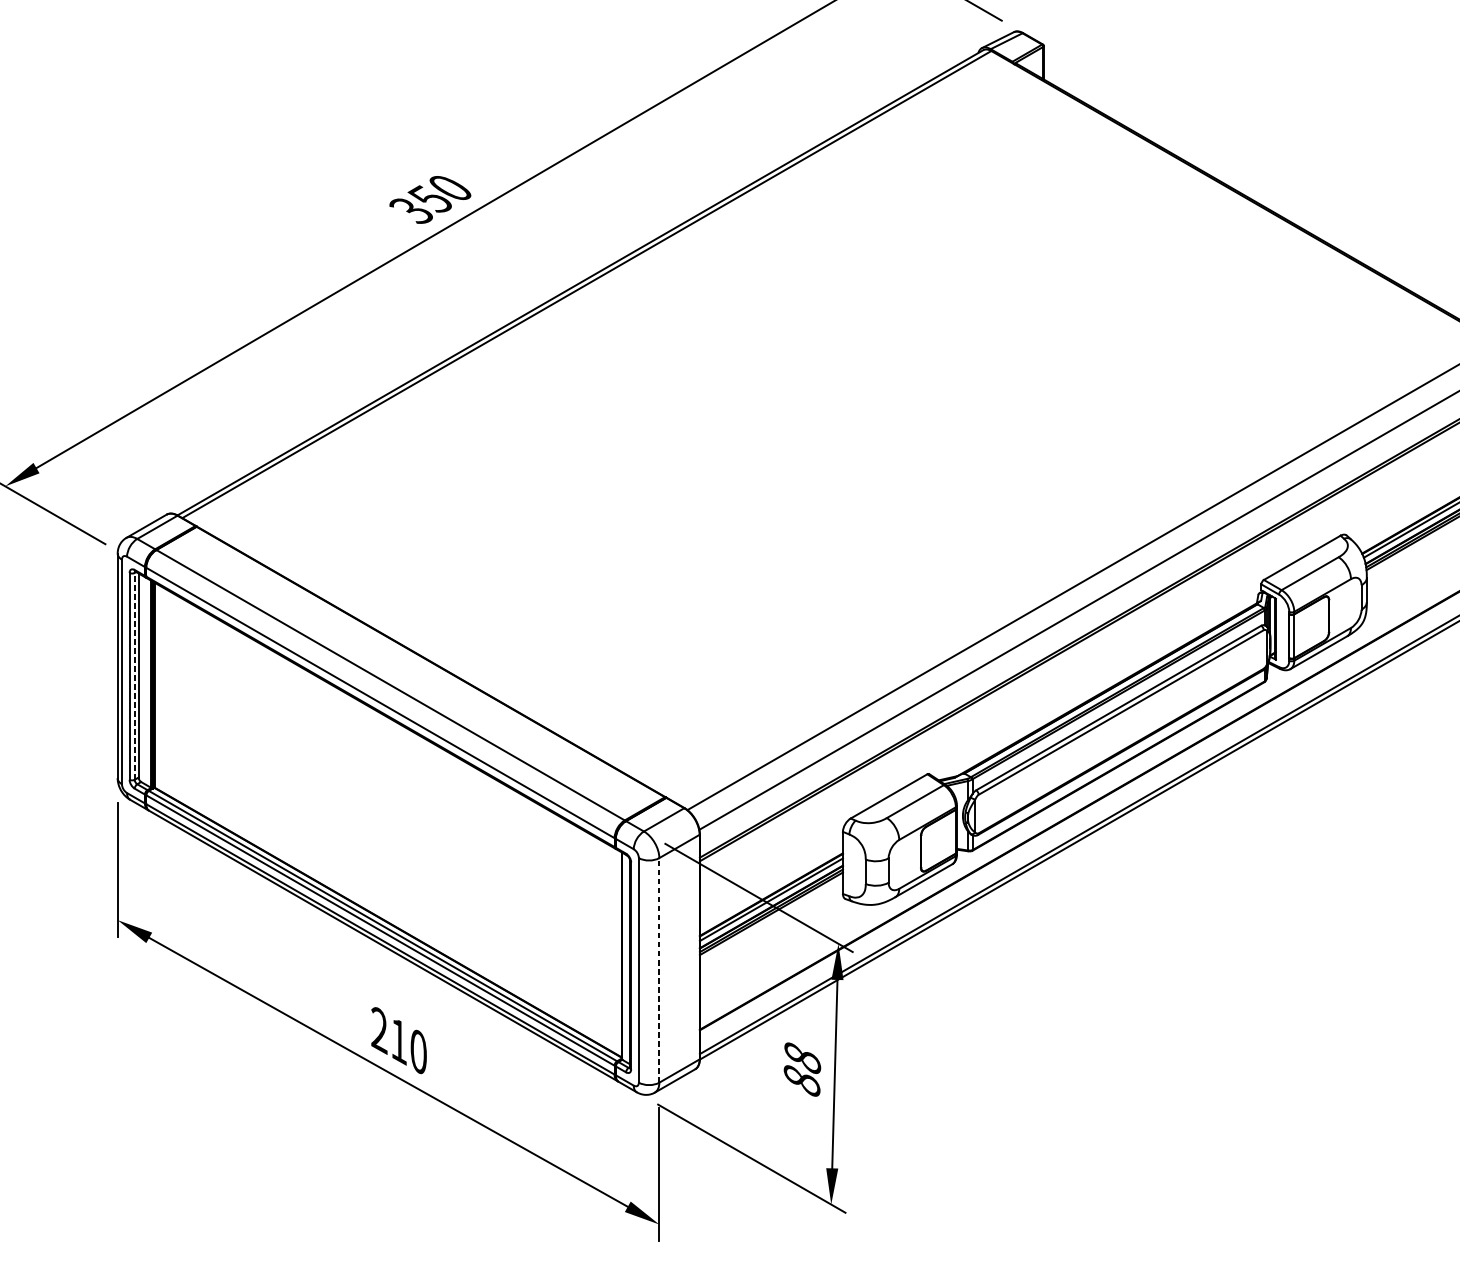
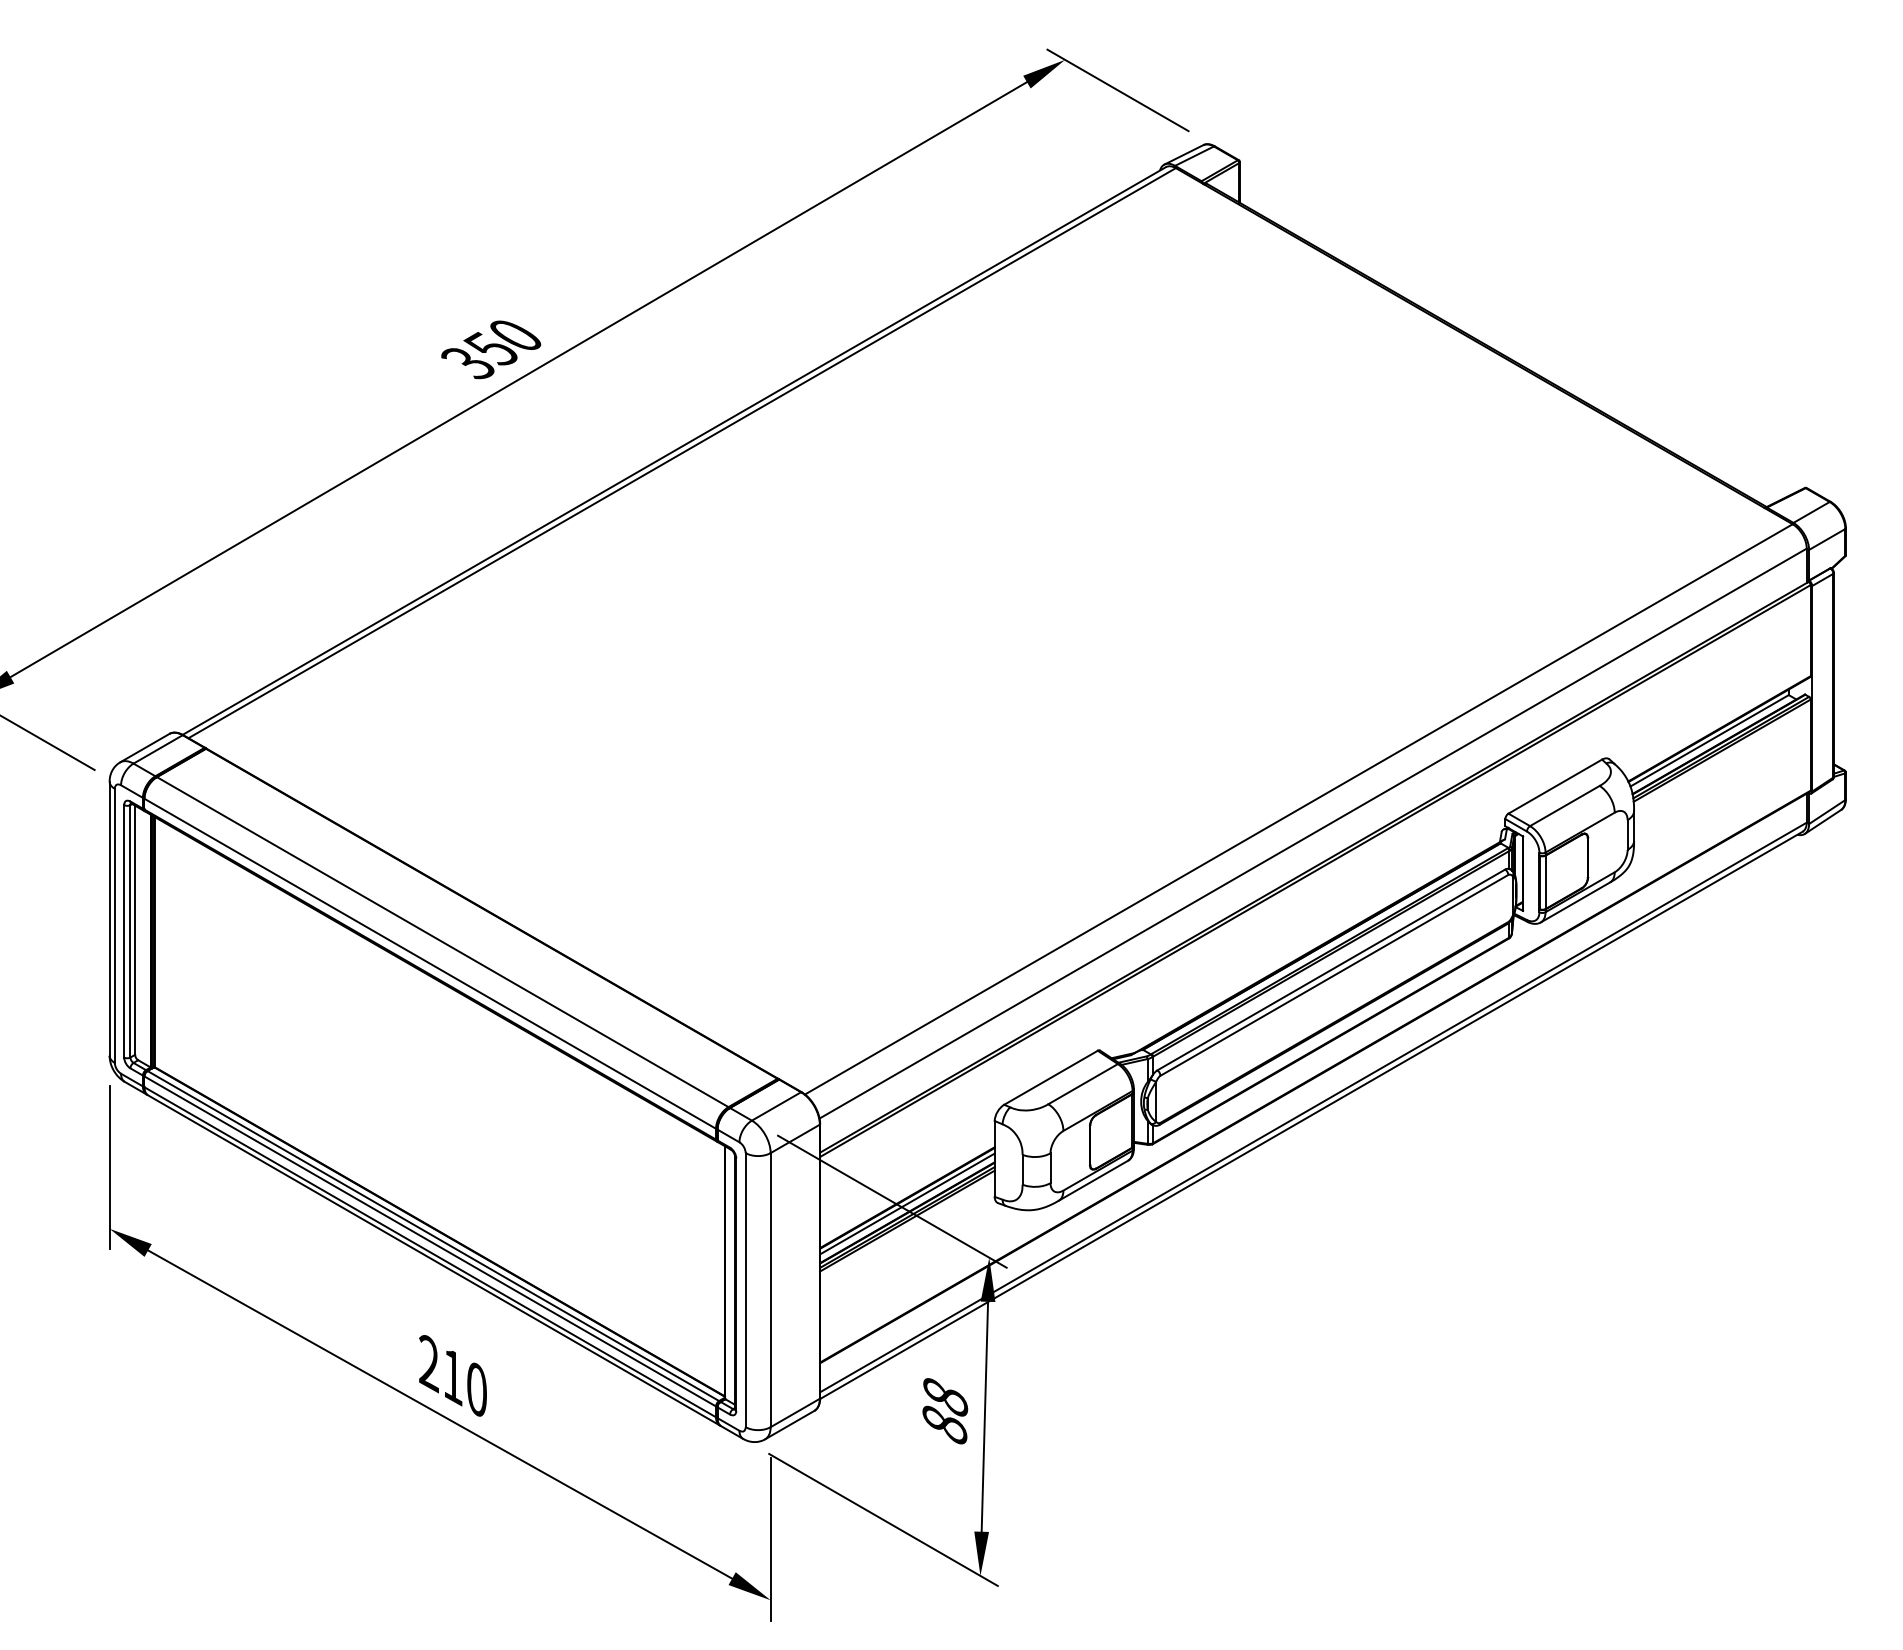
line: (134, 675) -> (130, 930), dashed -> solid
line: (659, 969) -> (770, 1289), dashed -> solid

